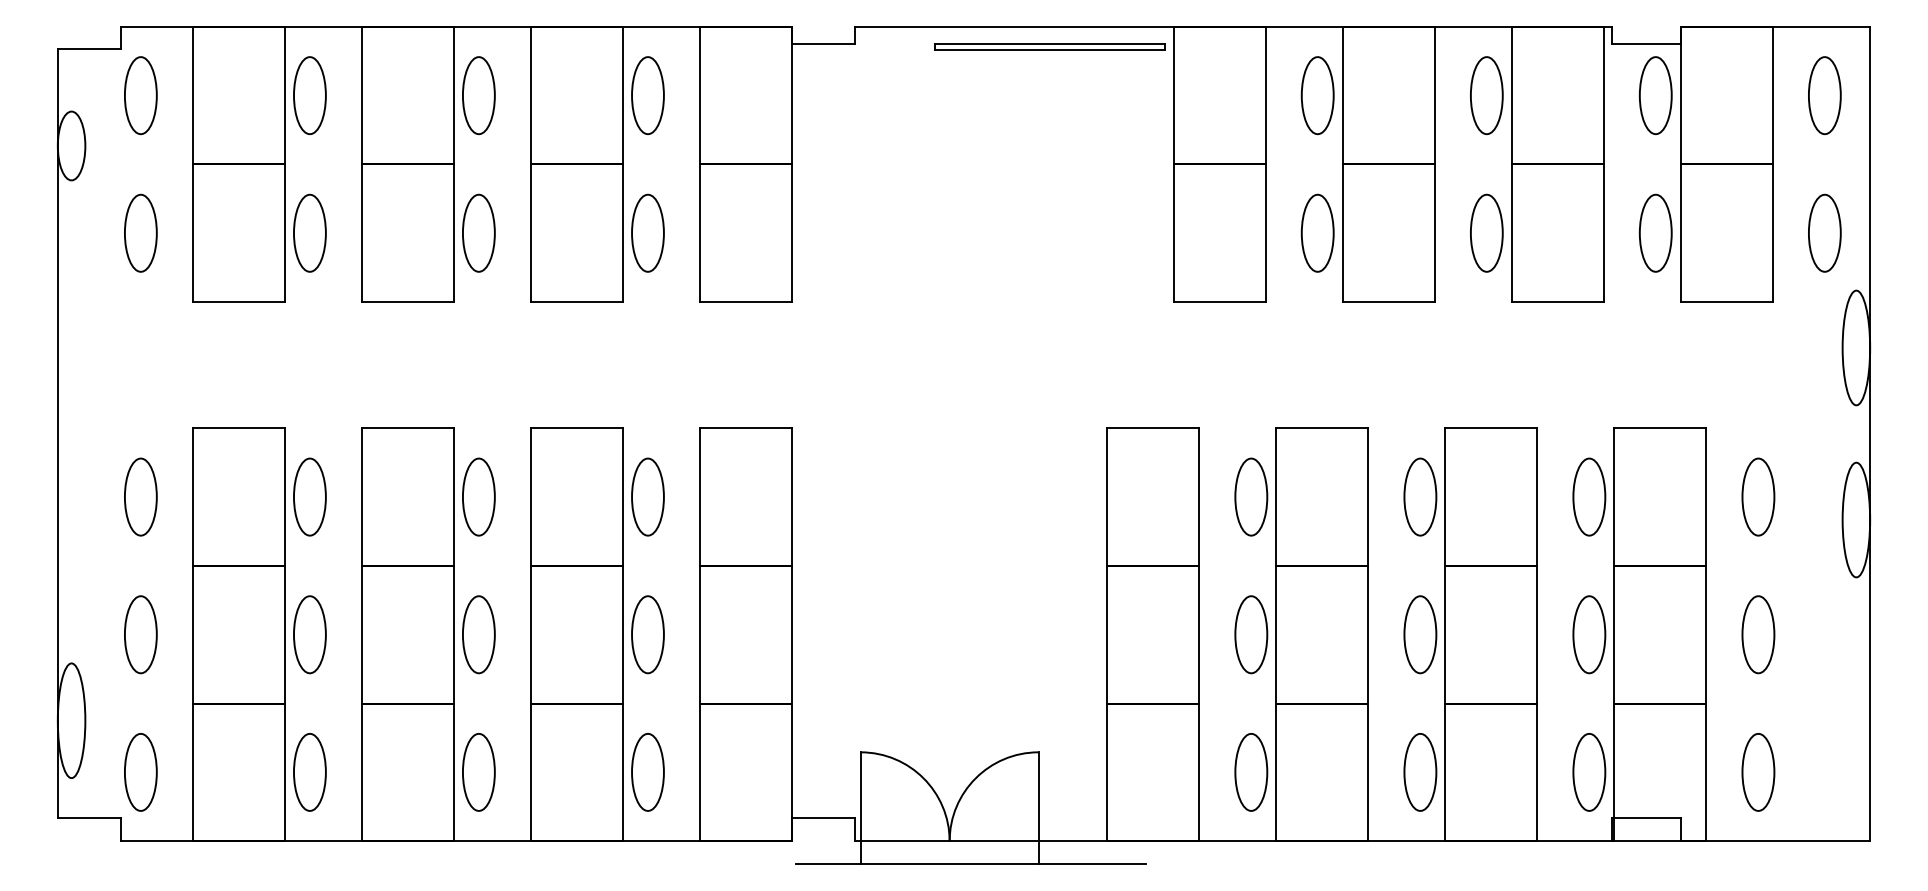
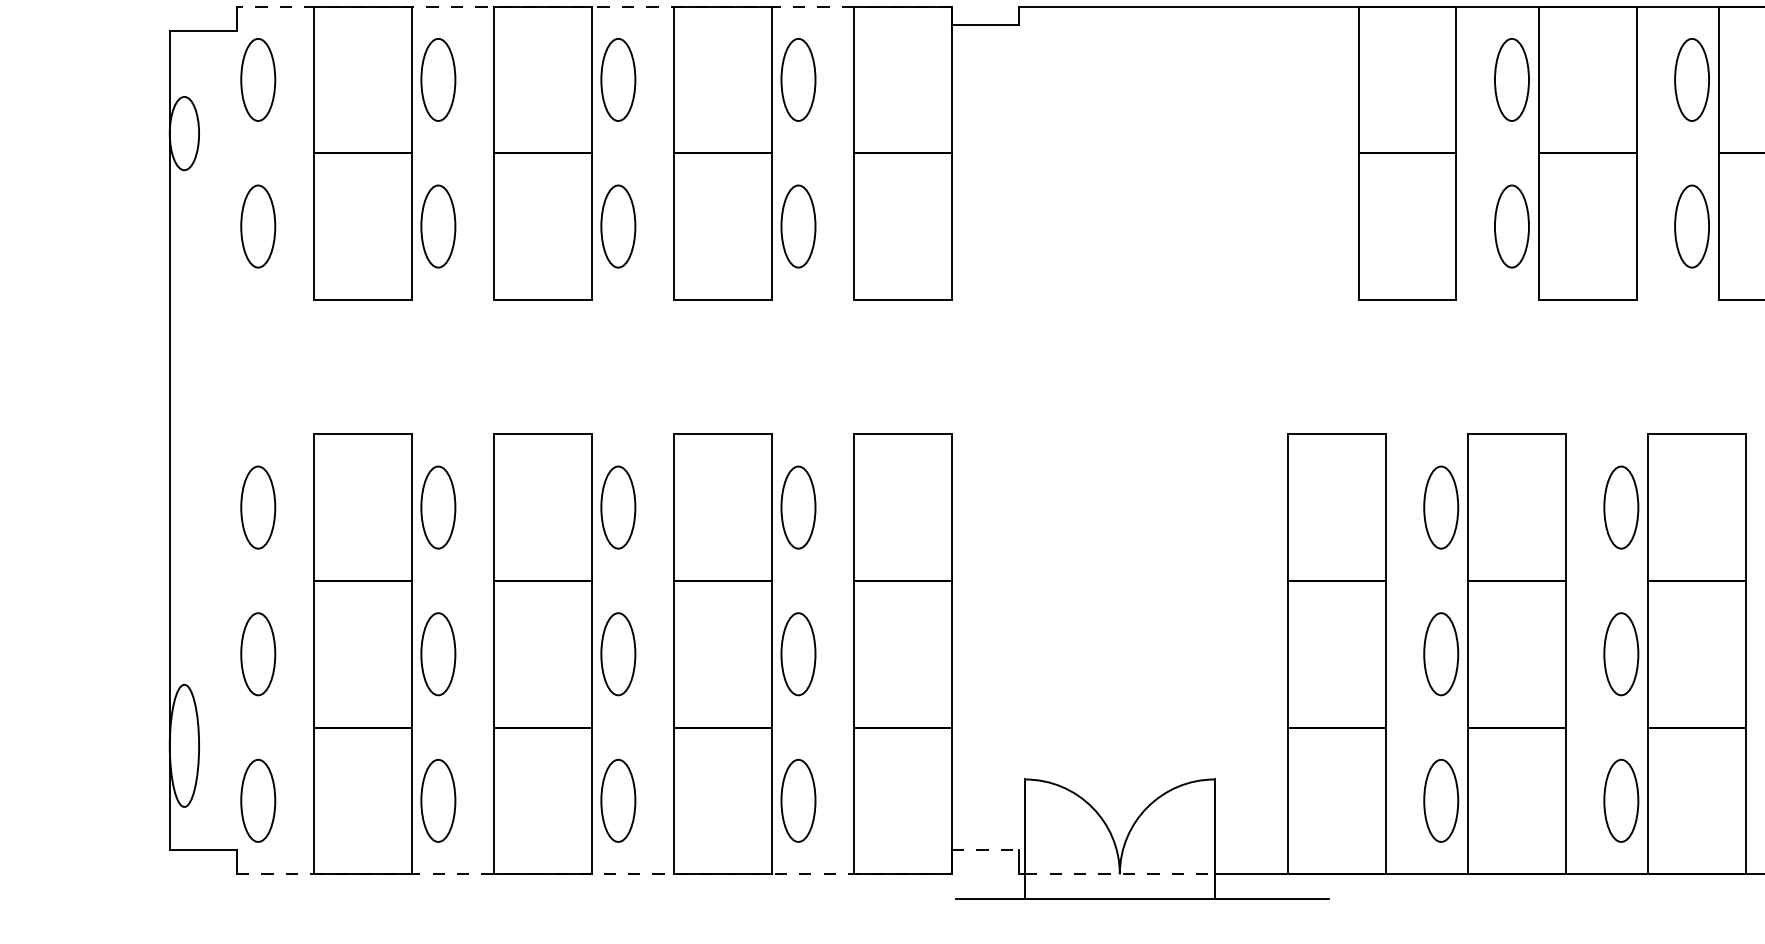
line: (456, 26) -> (594, 6), solid -> dashed
part: (1049, 46) -> (1226, 27), removed
line: (823, 818) -> (985, 849), solid -> dashed
line: (456, 841) -> (594, 874), solid -> dashed
line: (949, 841) -> (1119, 874), solid -> dashed

